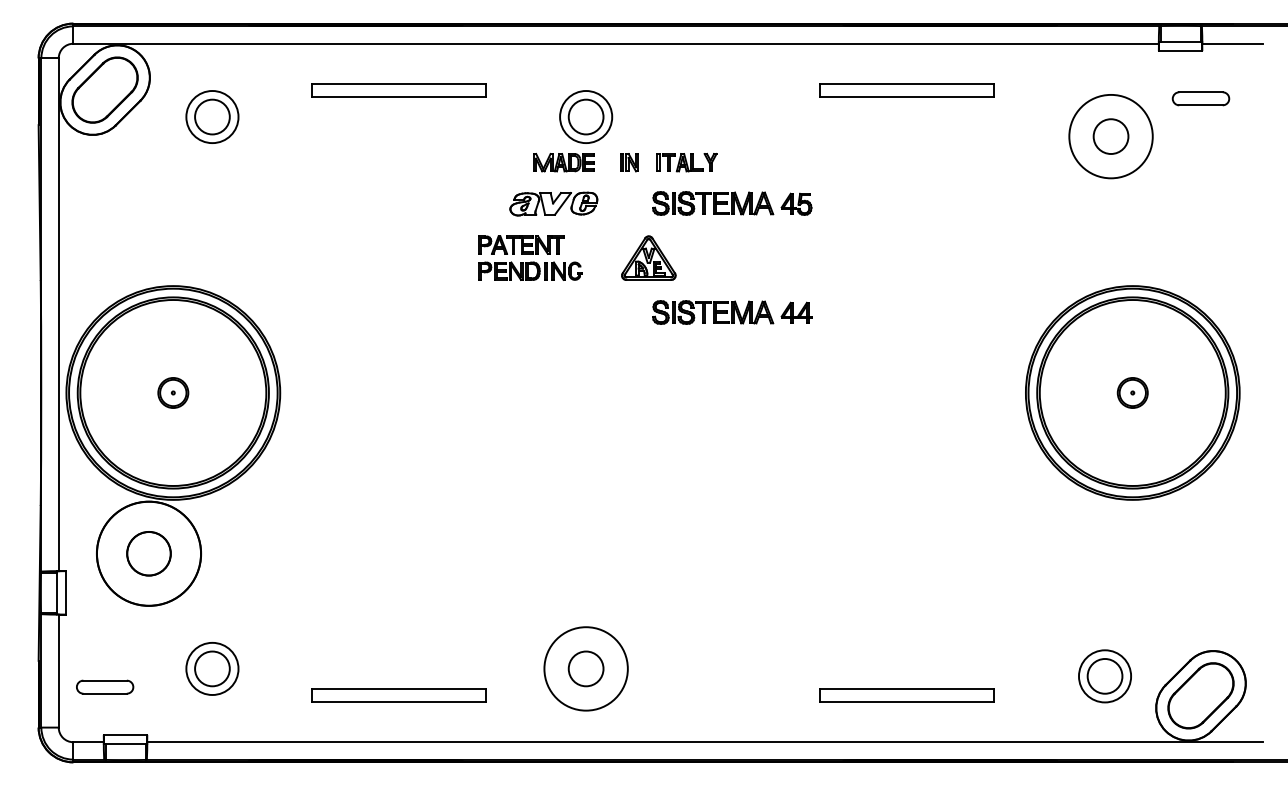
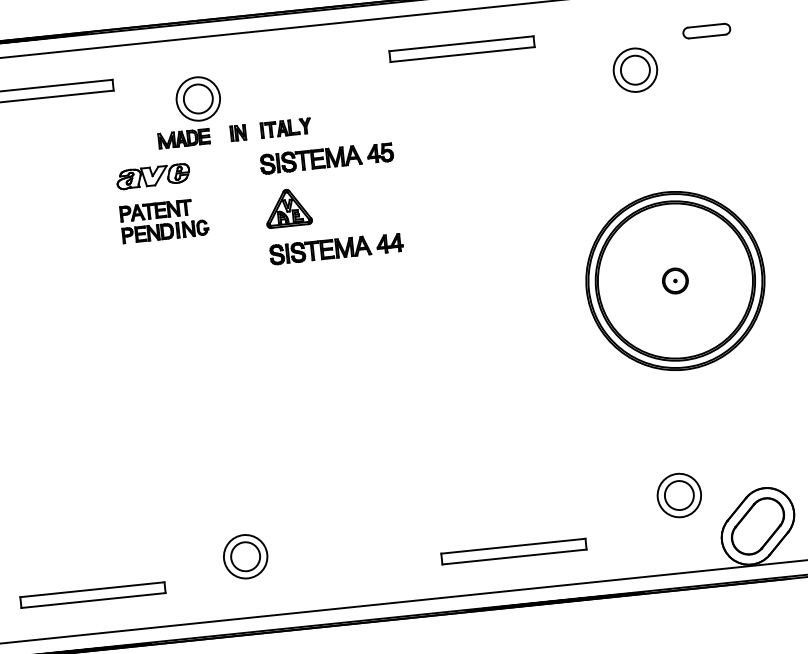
circle: (1110, 136) -> (634, 70), size x0.62
part: (553, 203) -> (152, 176), moved
part: (648, 257) -> (287, 207), moved
circle: (586, 668) -> (245, 556), size x0.62
part: (1104, 676) -> (678, 495), moved

